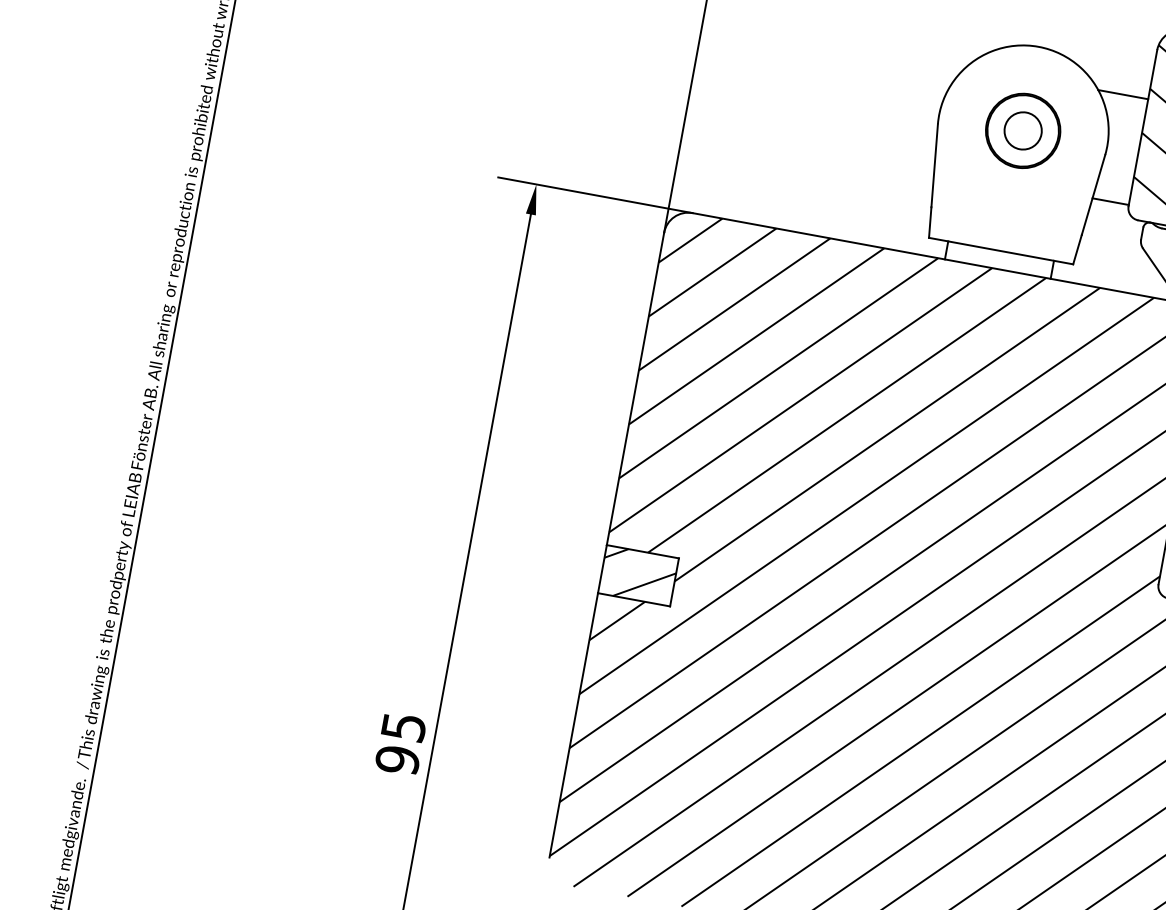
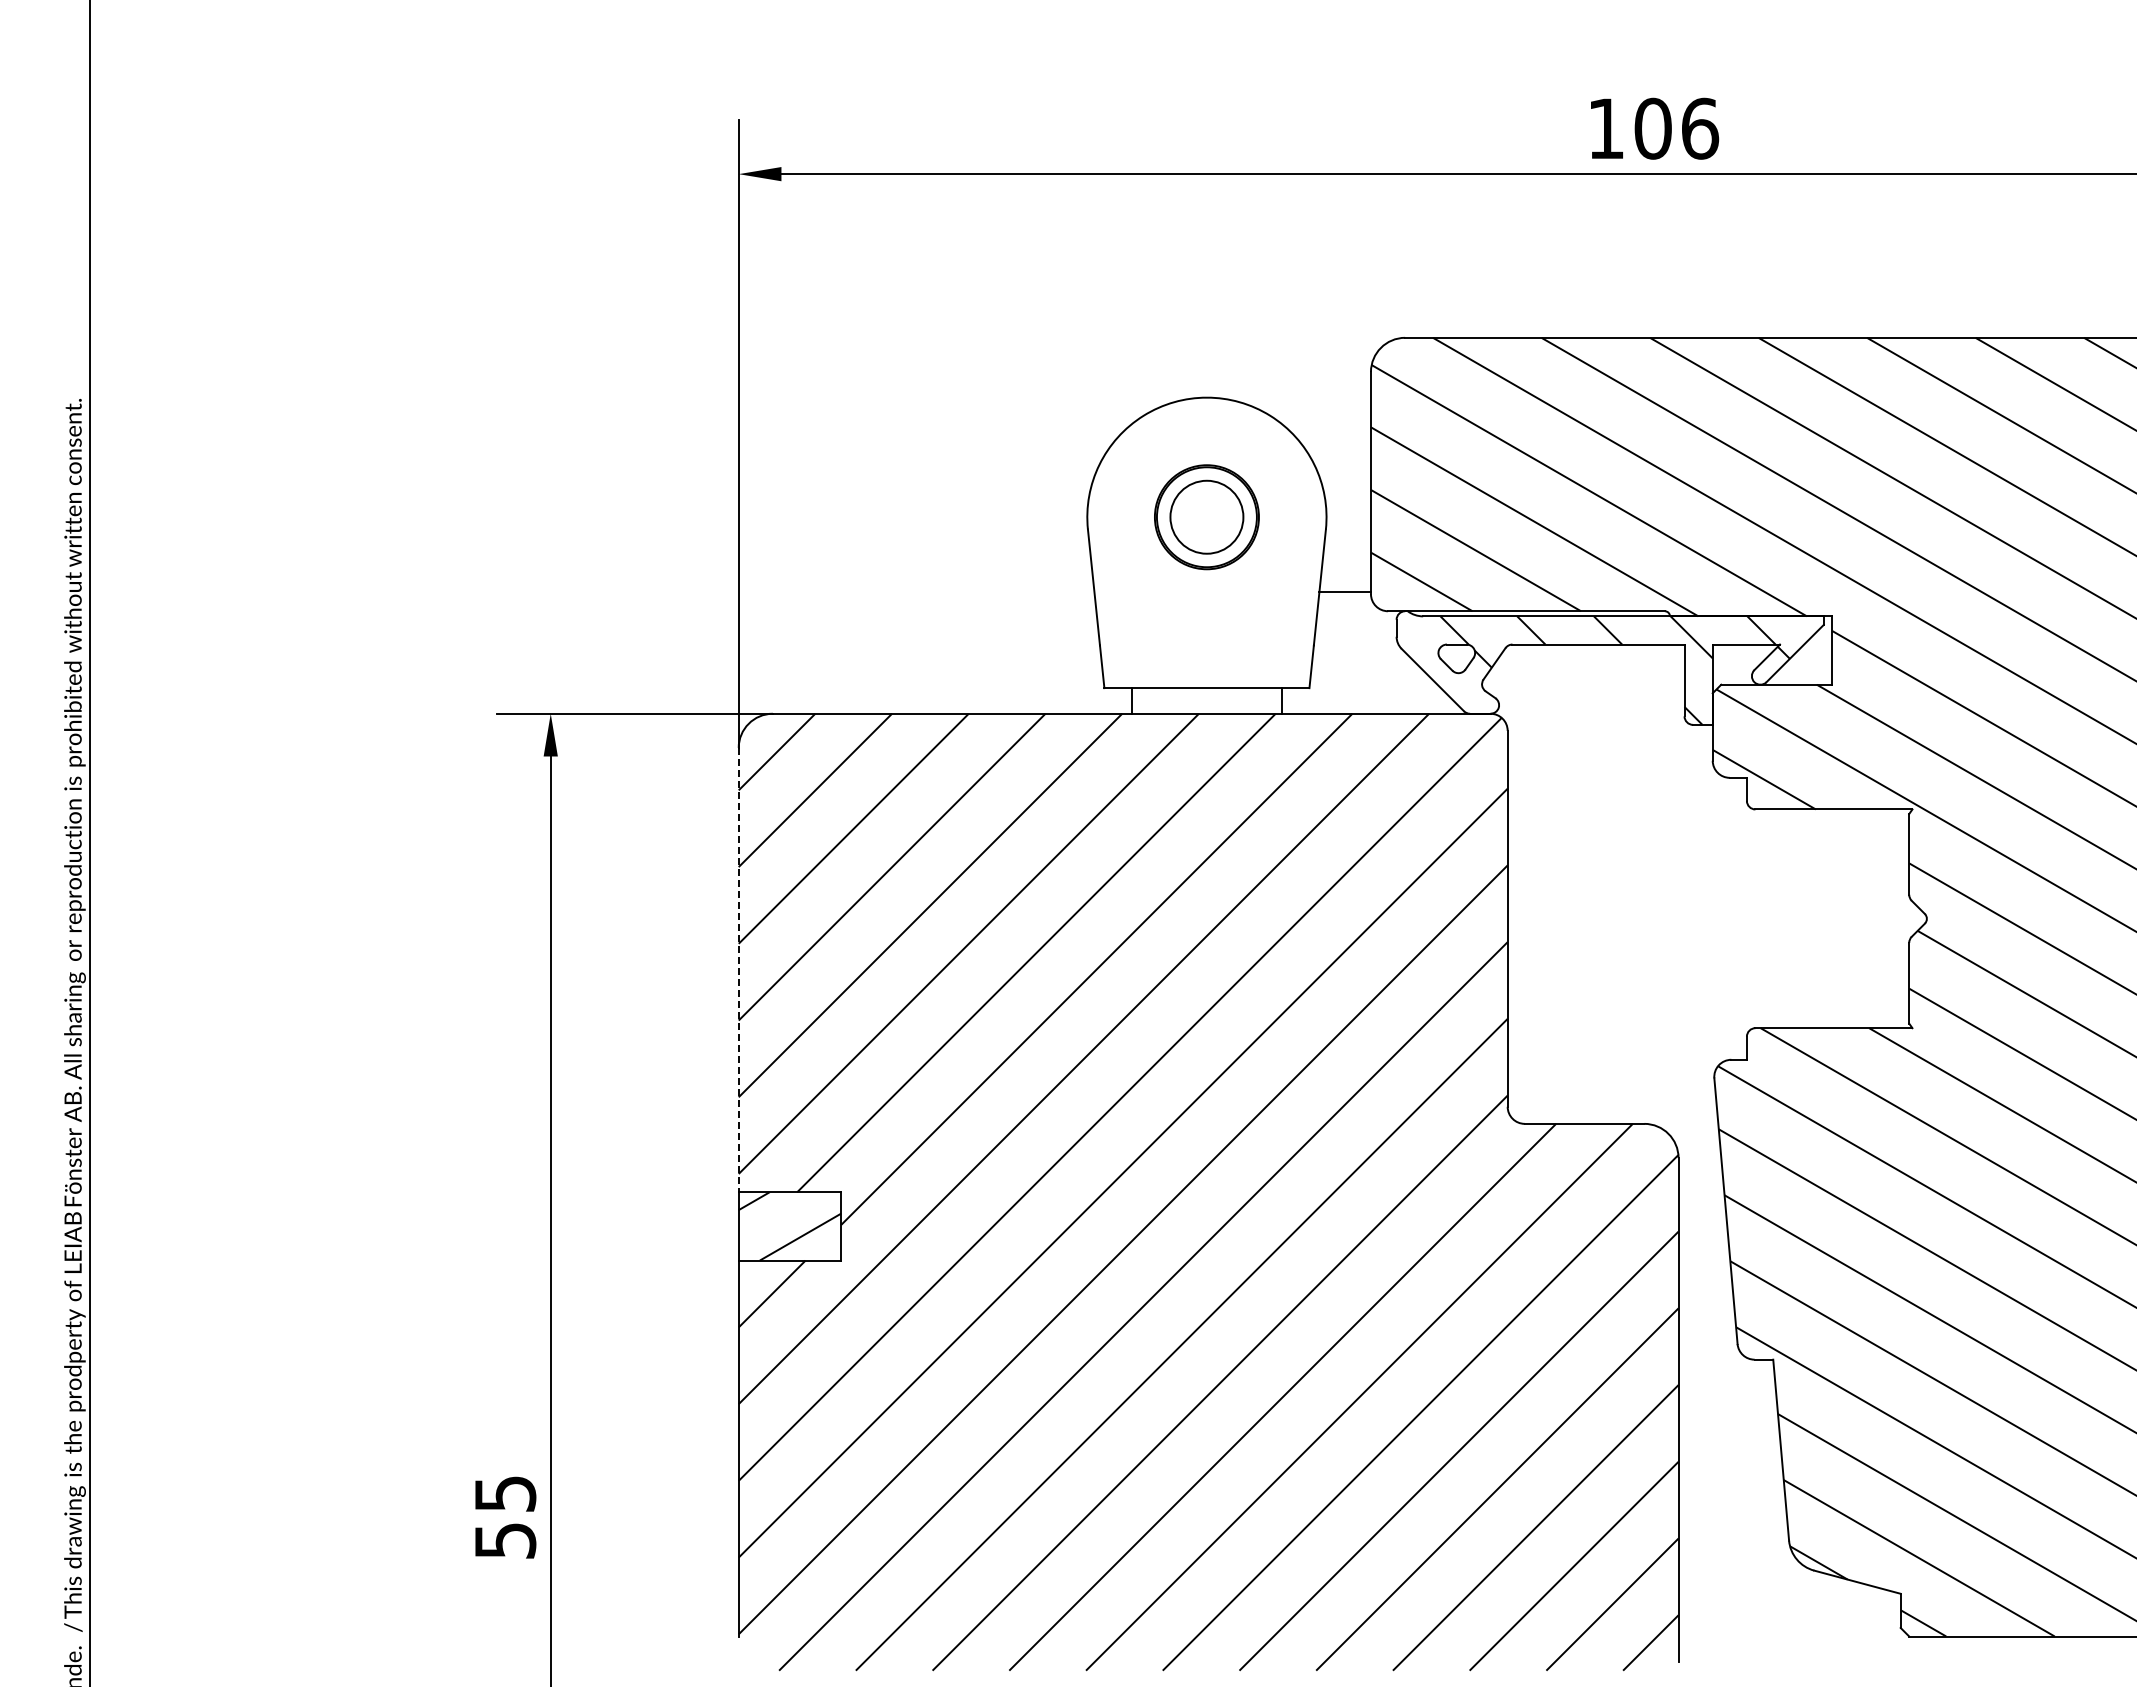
line: (1122, 94) -> (1334, 442), removed
circle: (1022, 131) -> (1206, 517), size x1.4
line: (635, 389) -> (738, 970), solid -> dashed
text: (397, 759) -> (505, 1540), 95 -> 55

